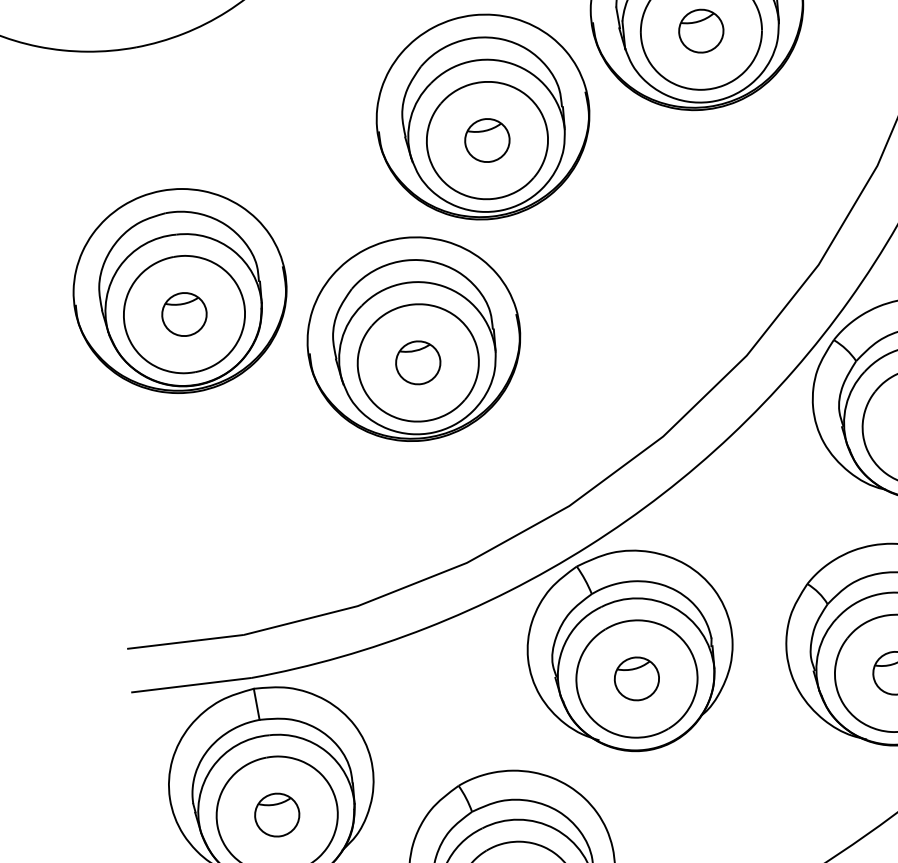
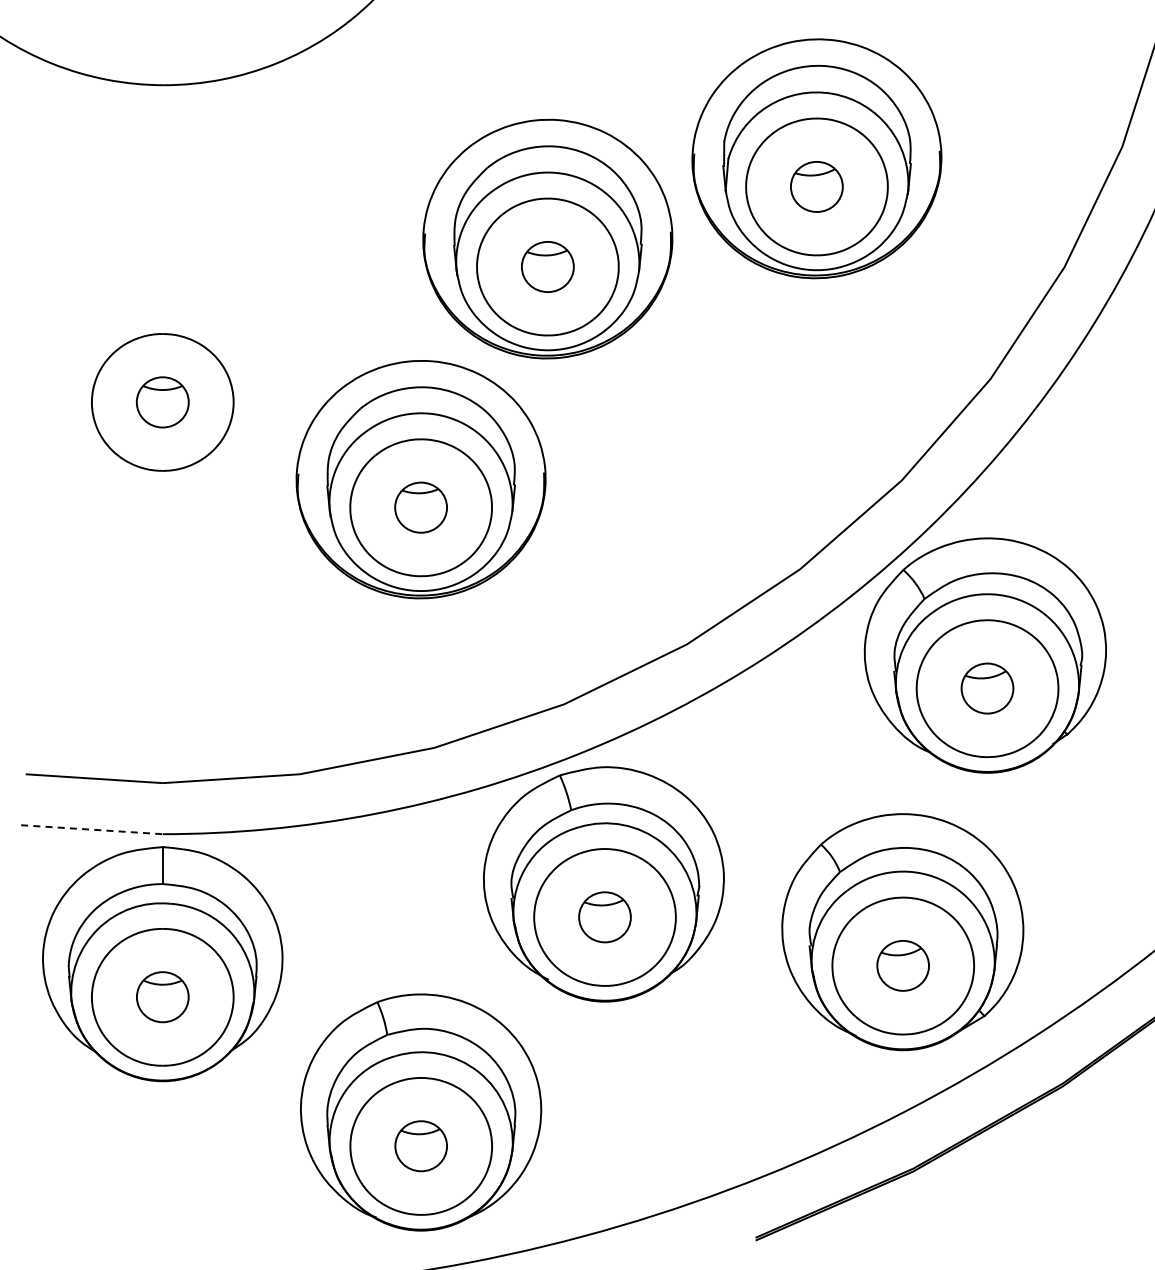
part: (179, 291) -> (162, 374), removed
line: (191, 685) -> (91, 829), solid -> dashed

